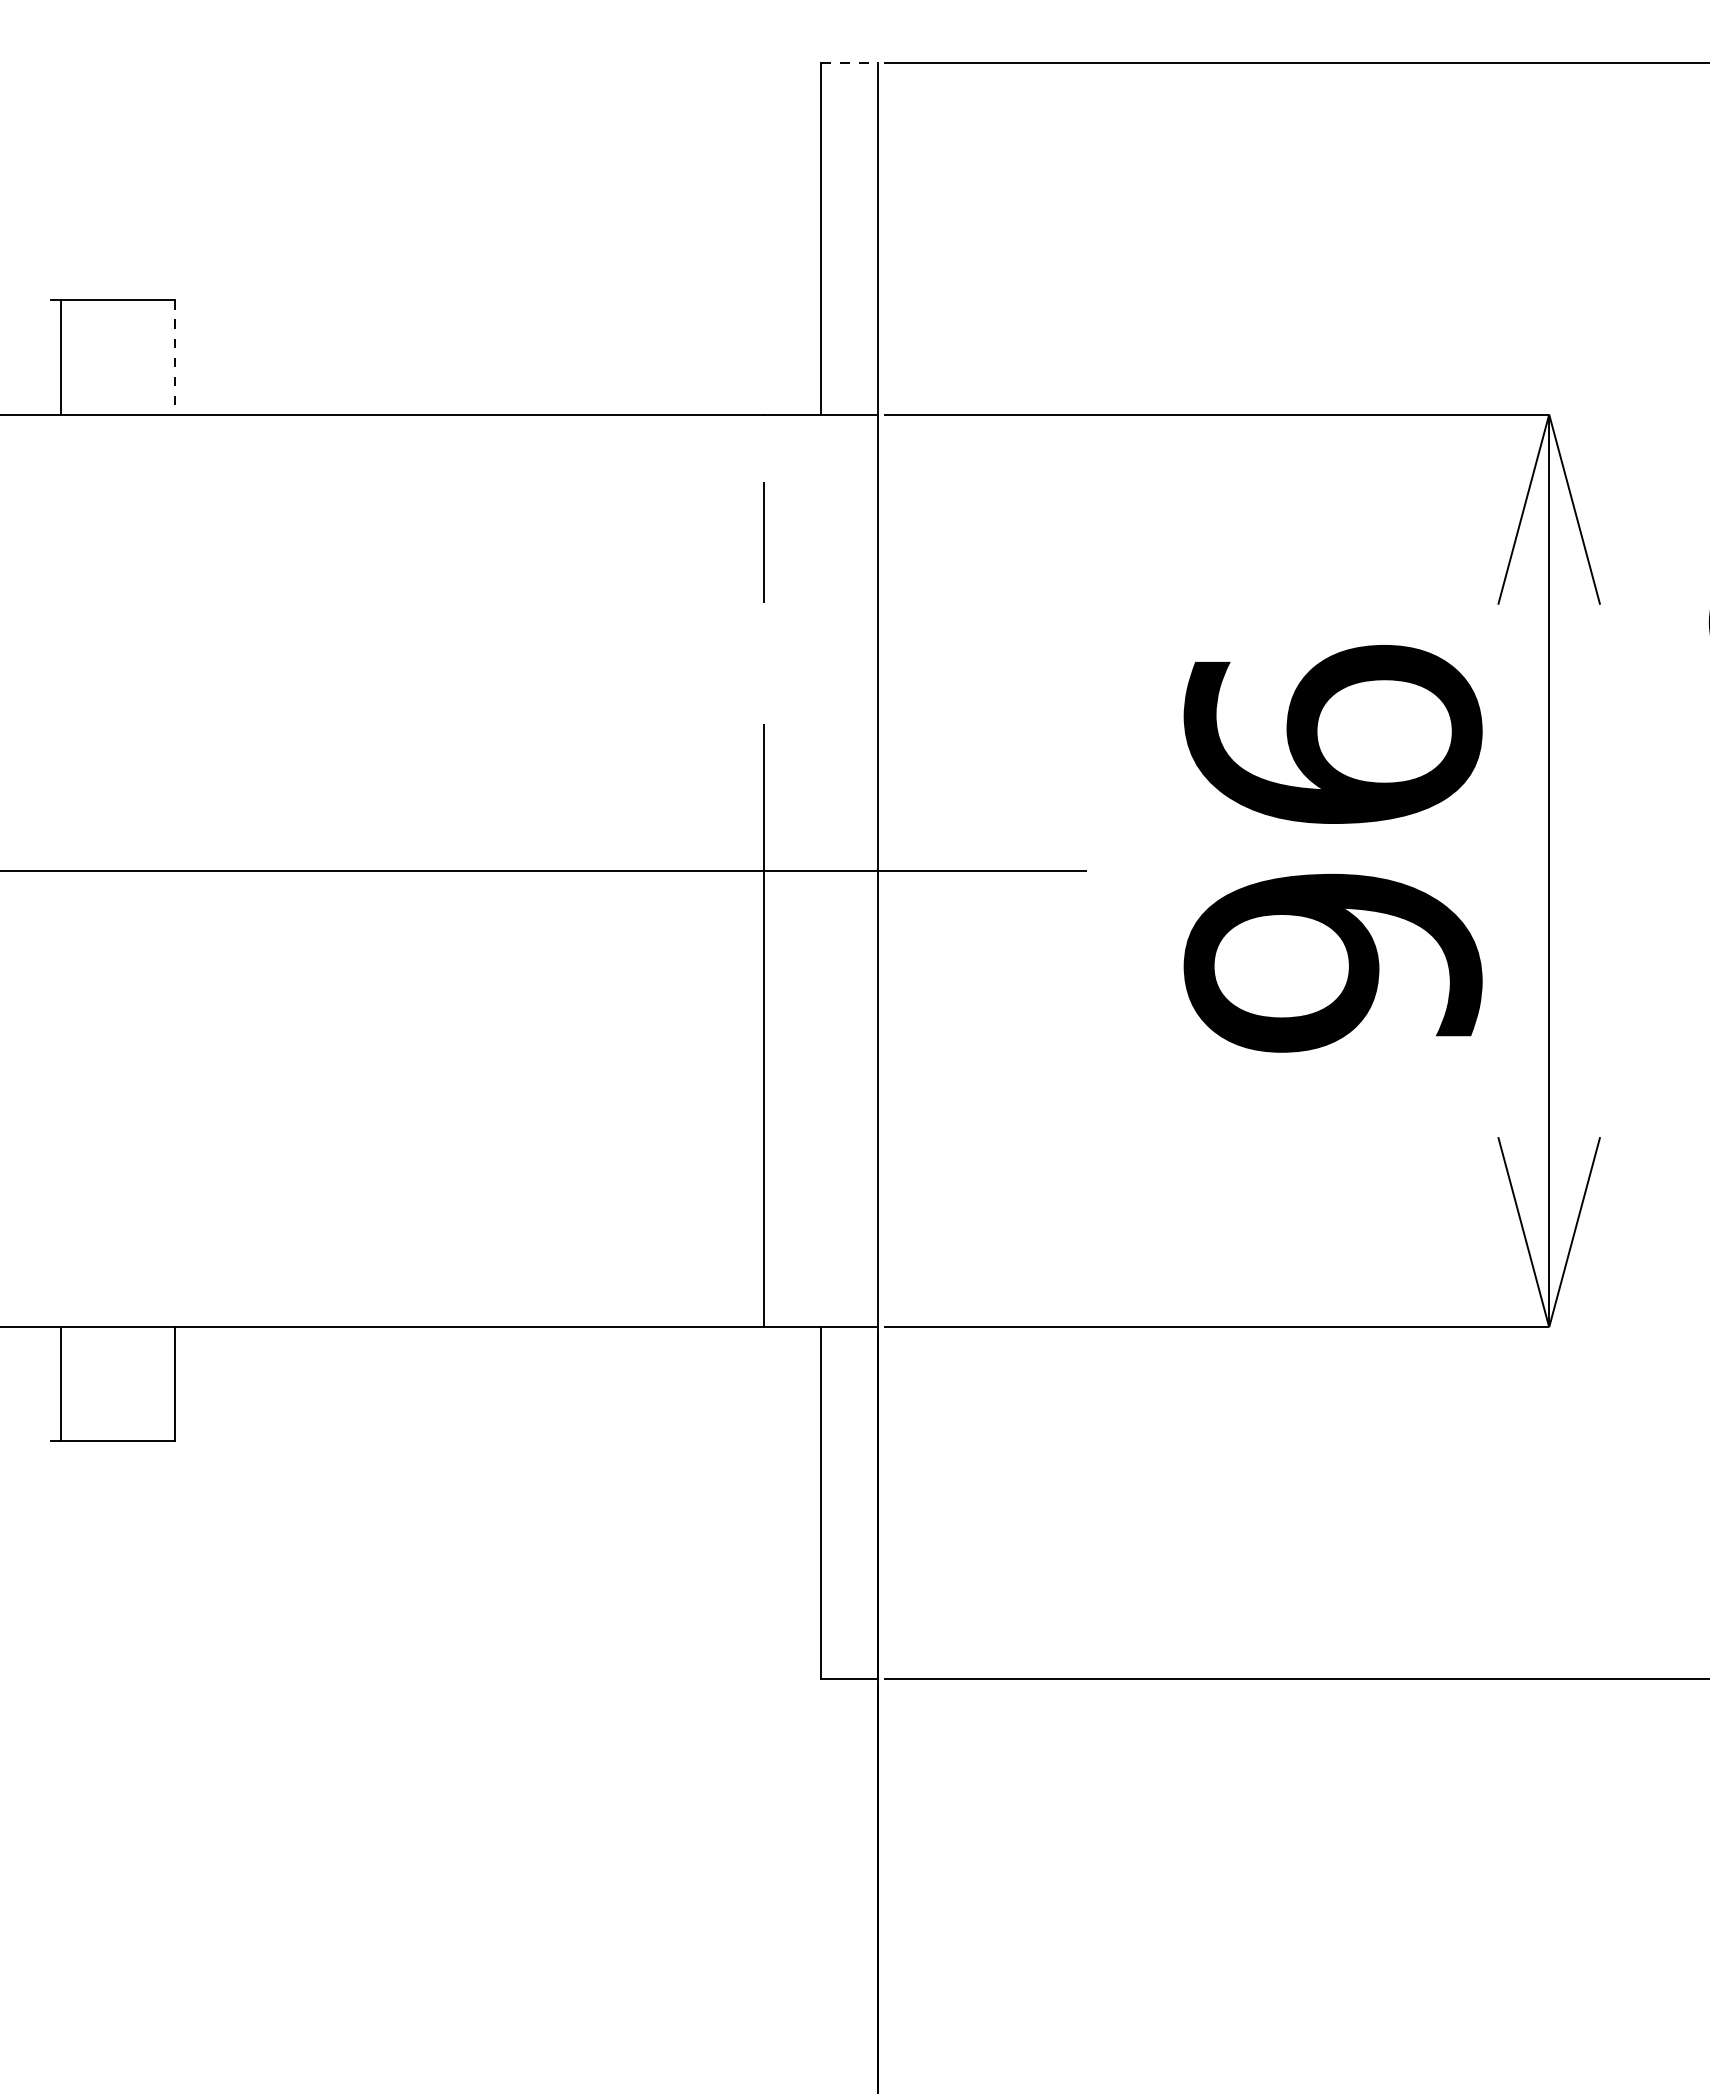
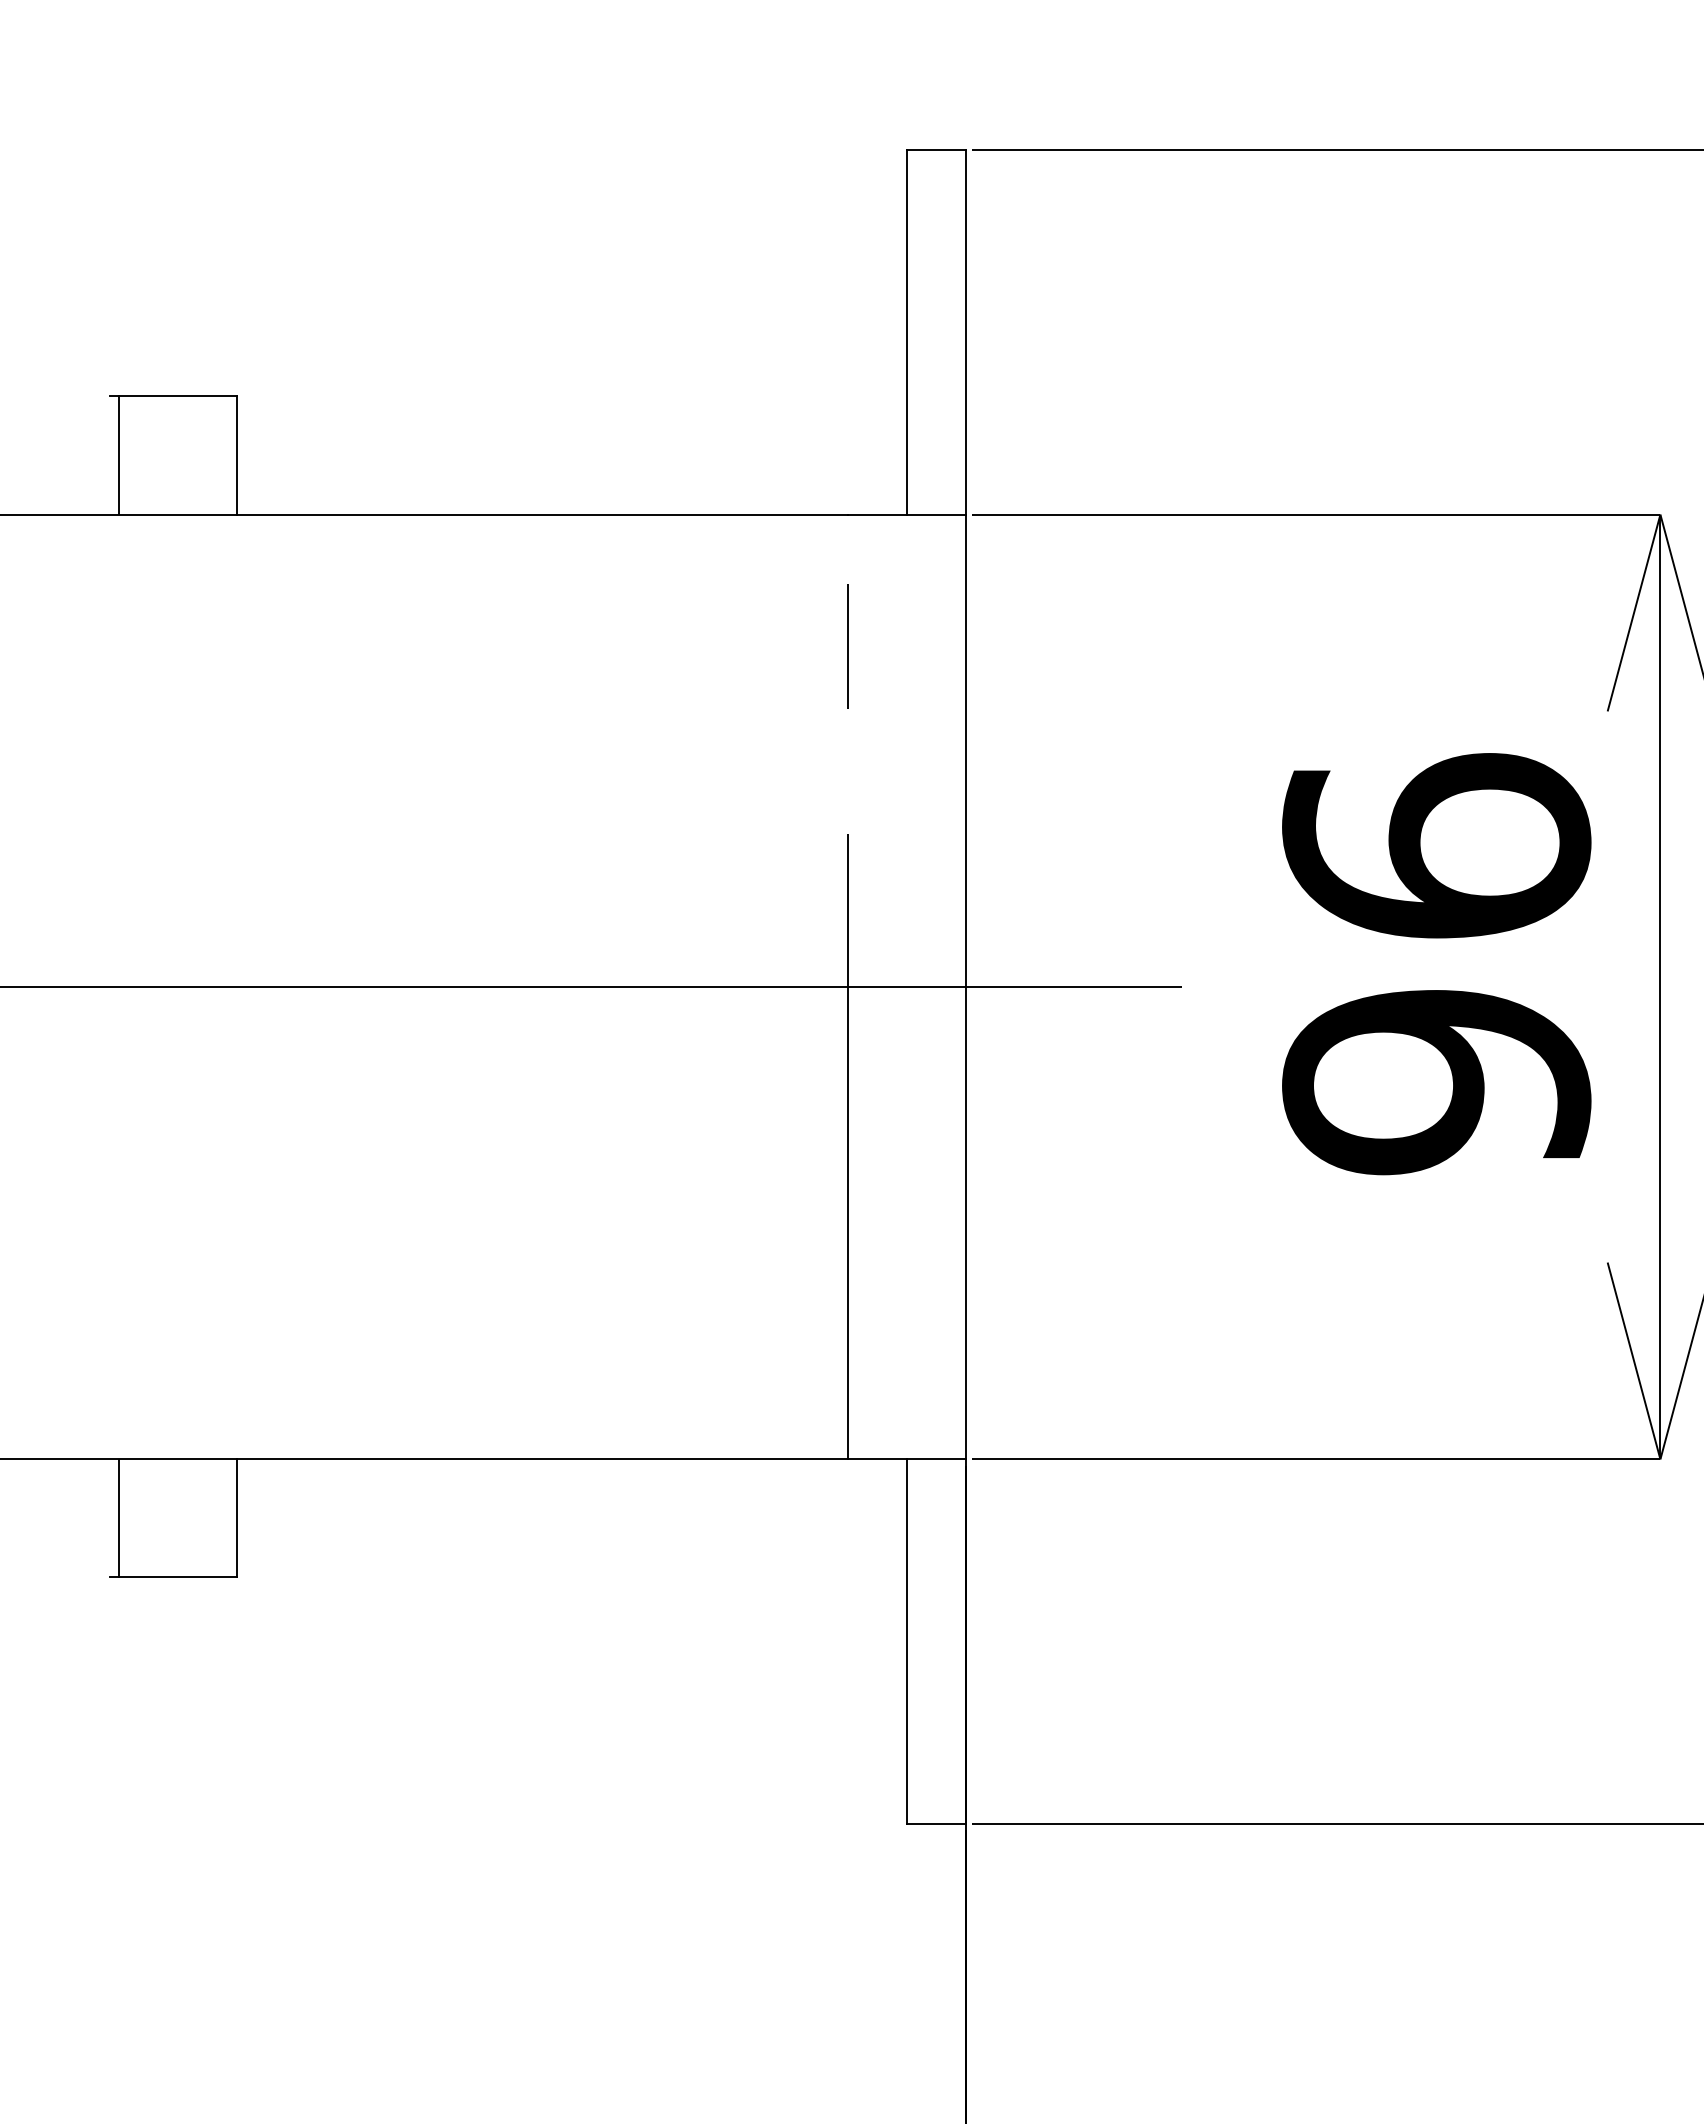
line: (849, 62) -> (936, 150), dashed -> solid
line: (174, 358) -> (237, 456), dashed -> solid

